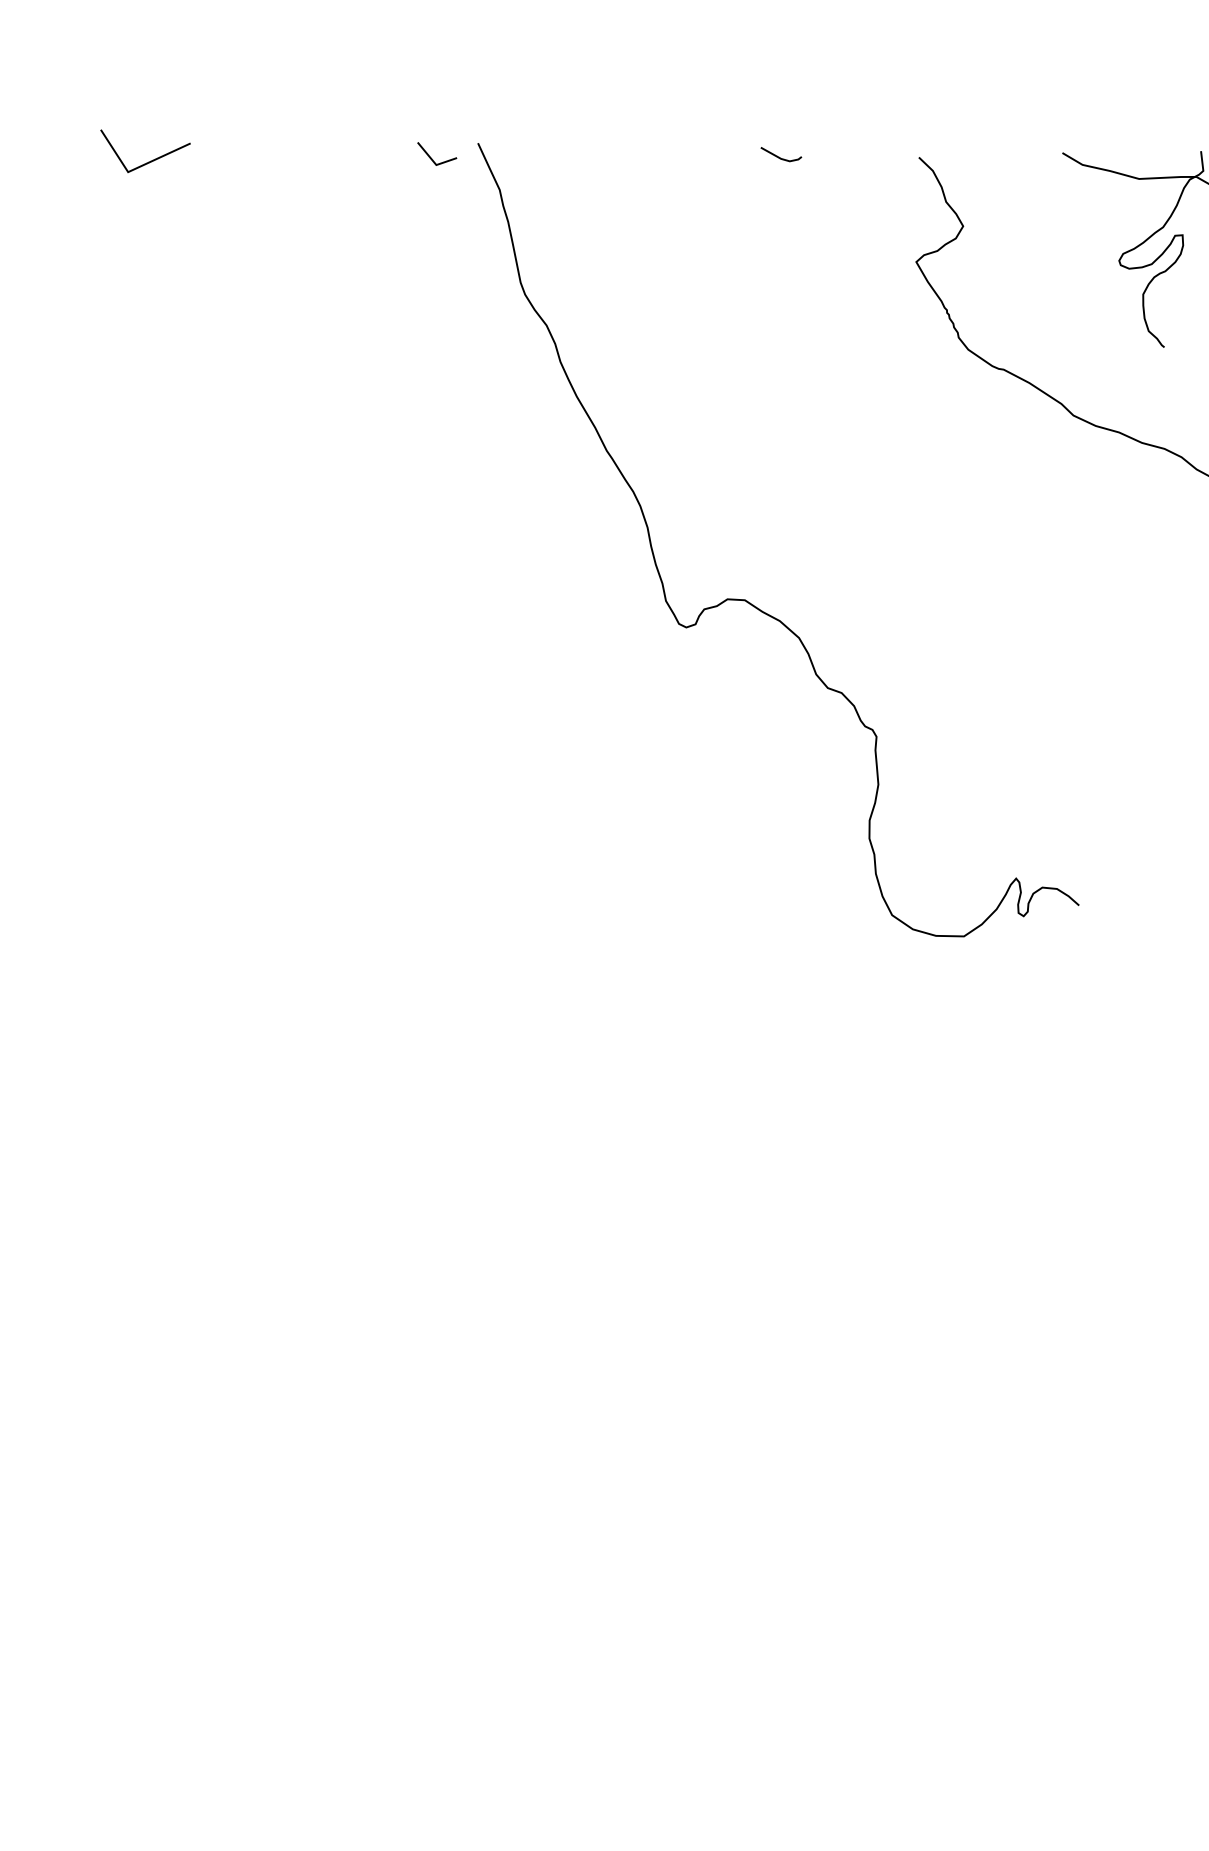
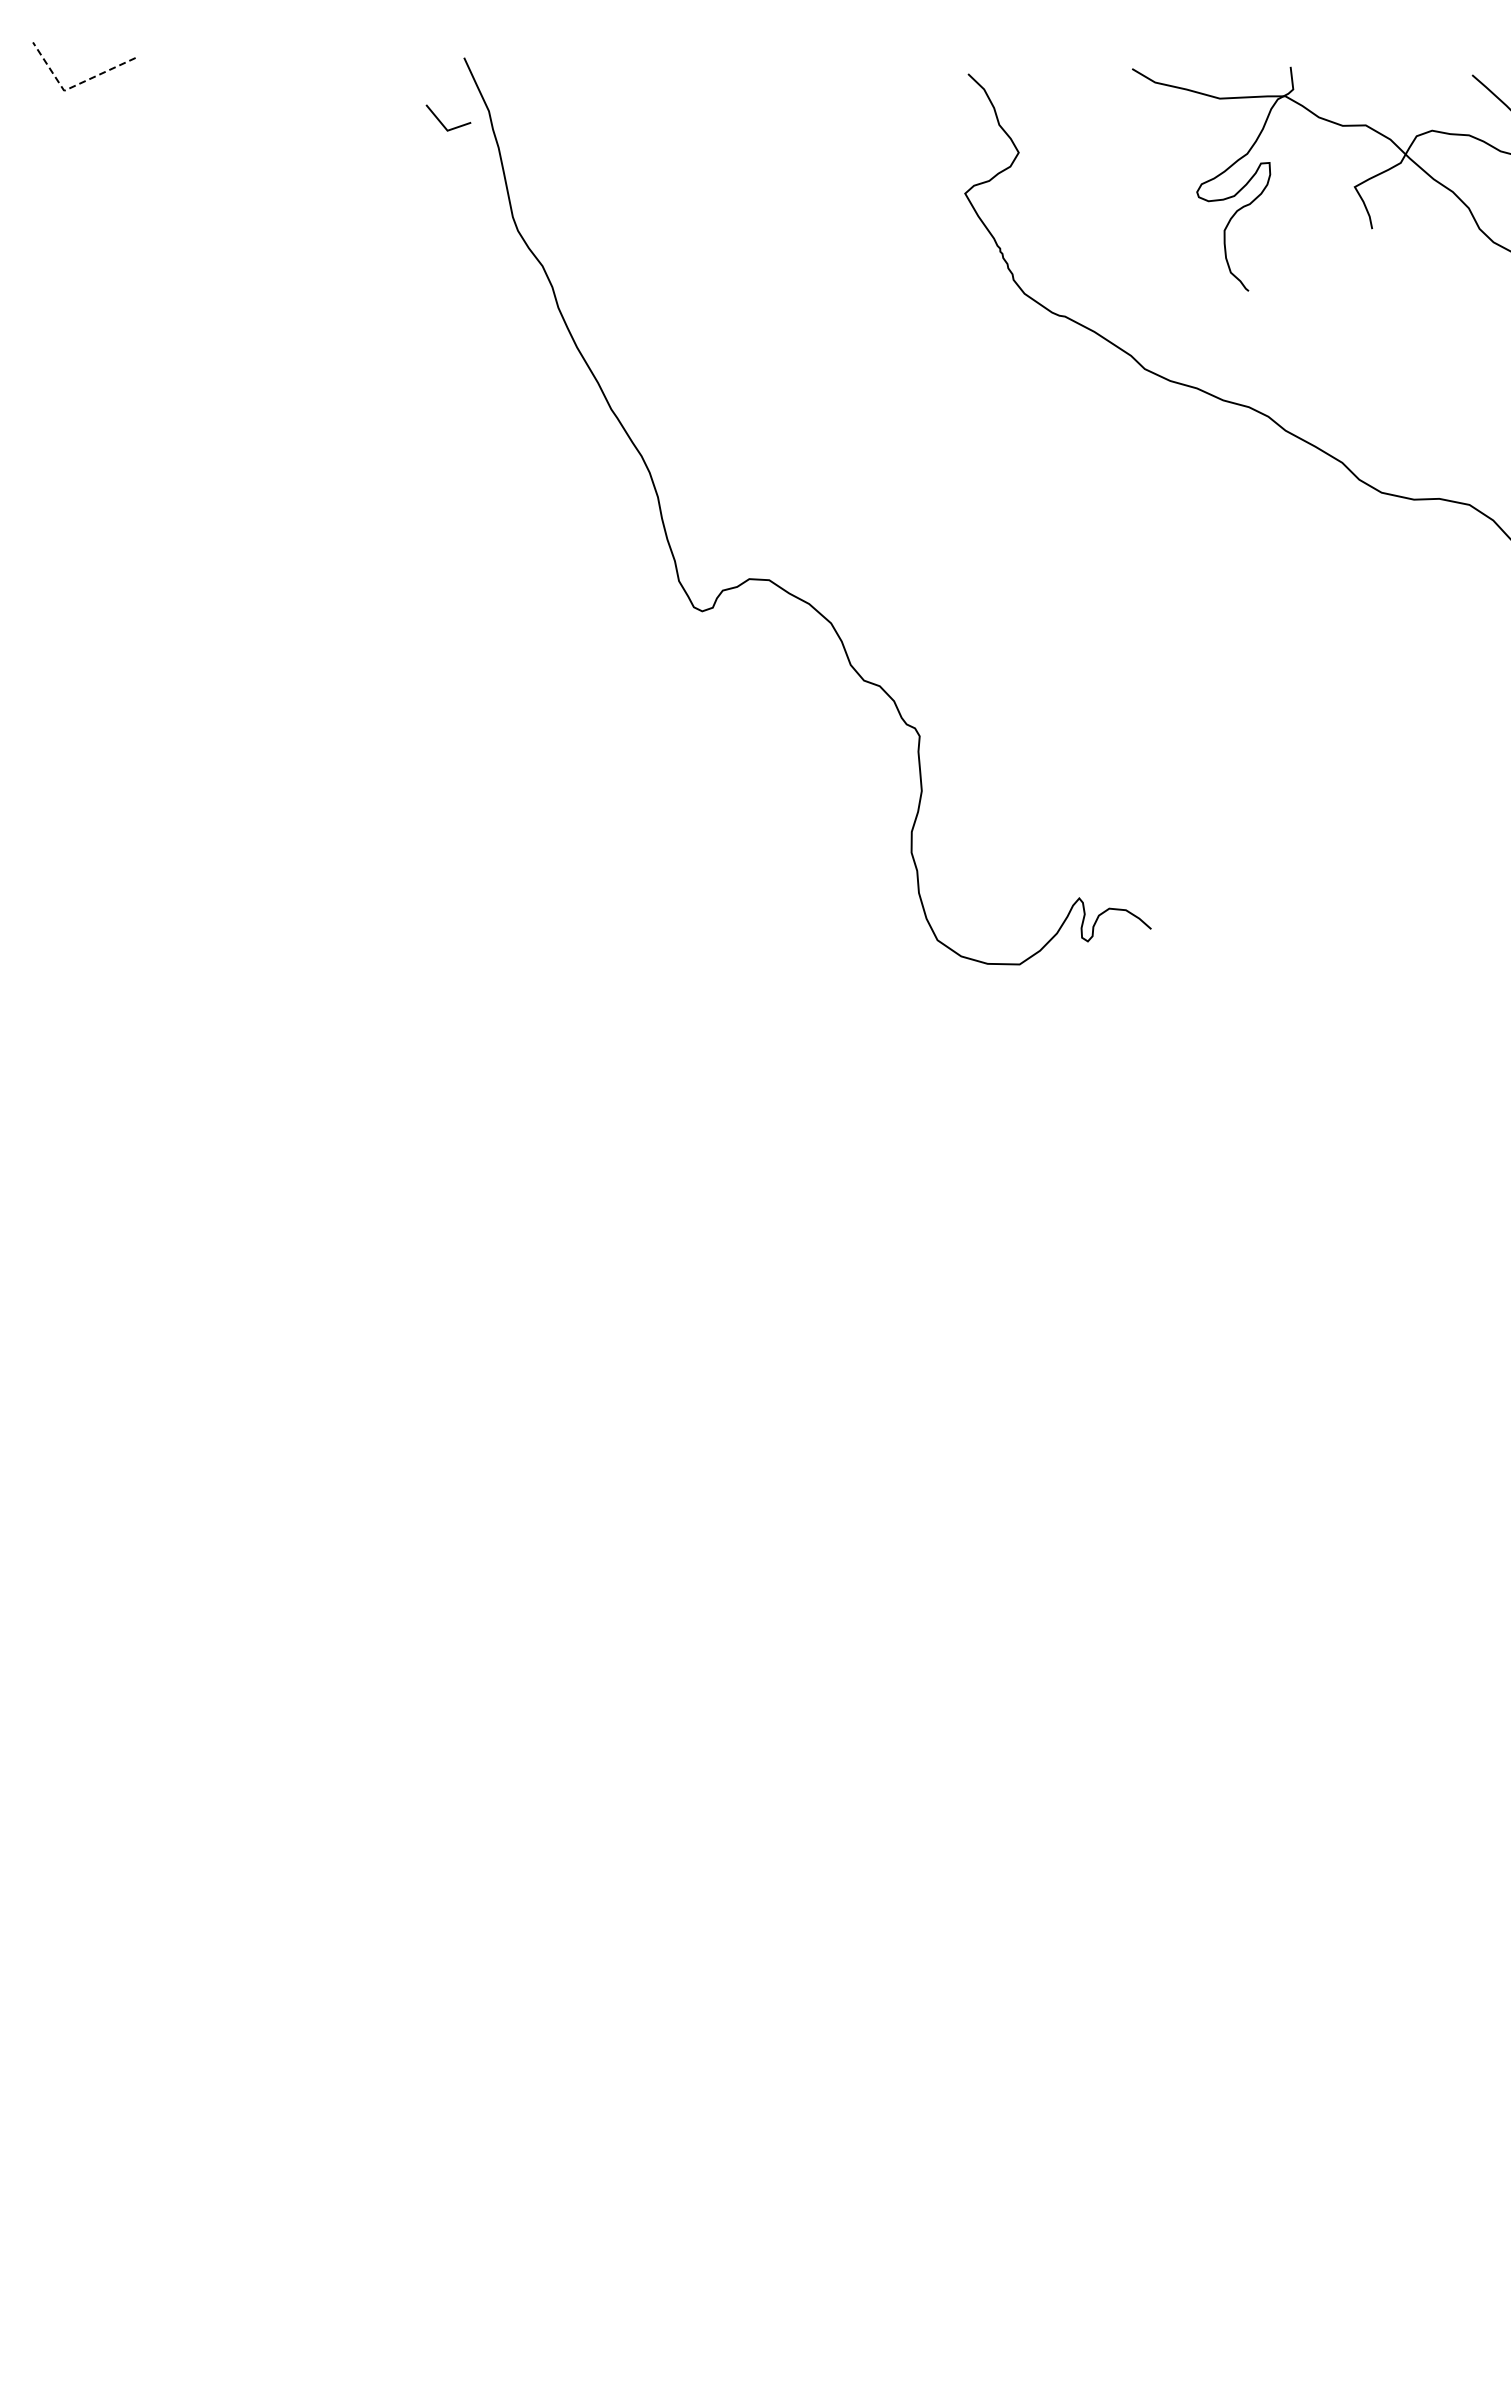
line: (431, 156) -> (441, 121), moved
line: (778, 156) -> (807, 72), removed
line: (136, 168) -> (73, 86), solid -> dashed

